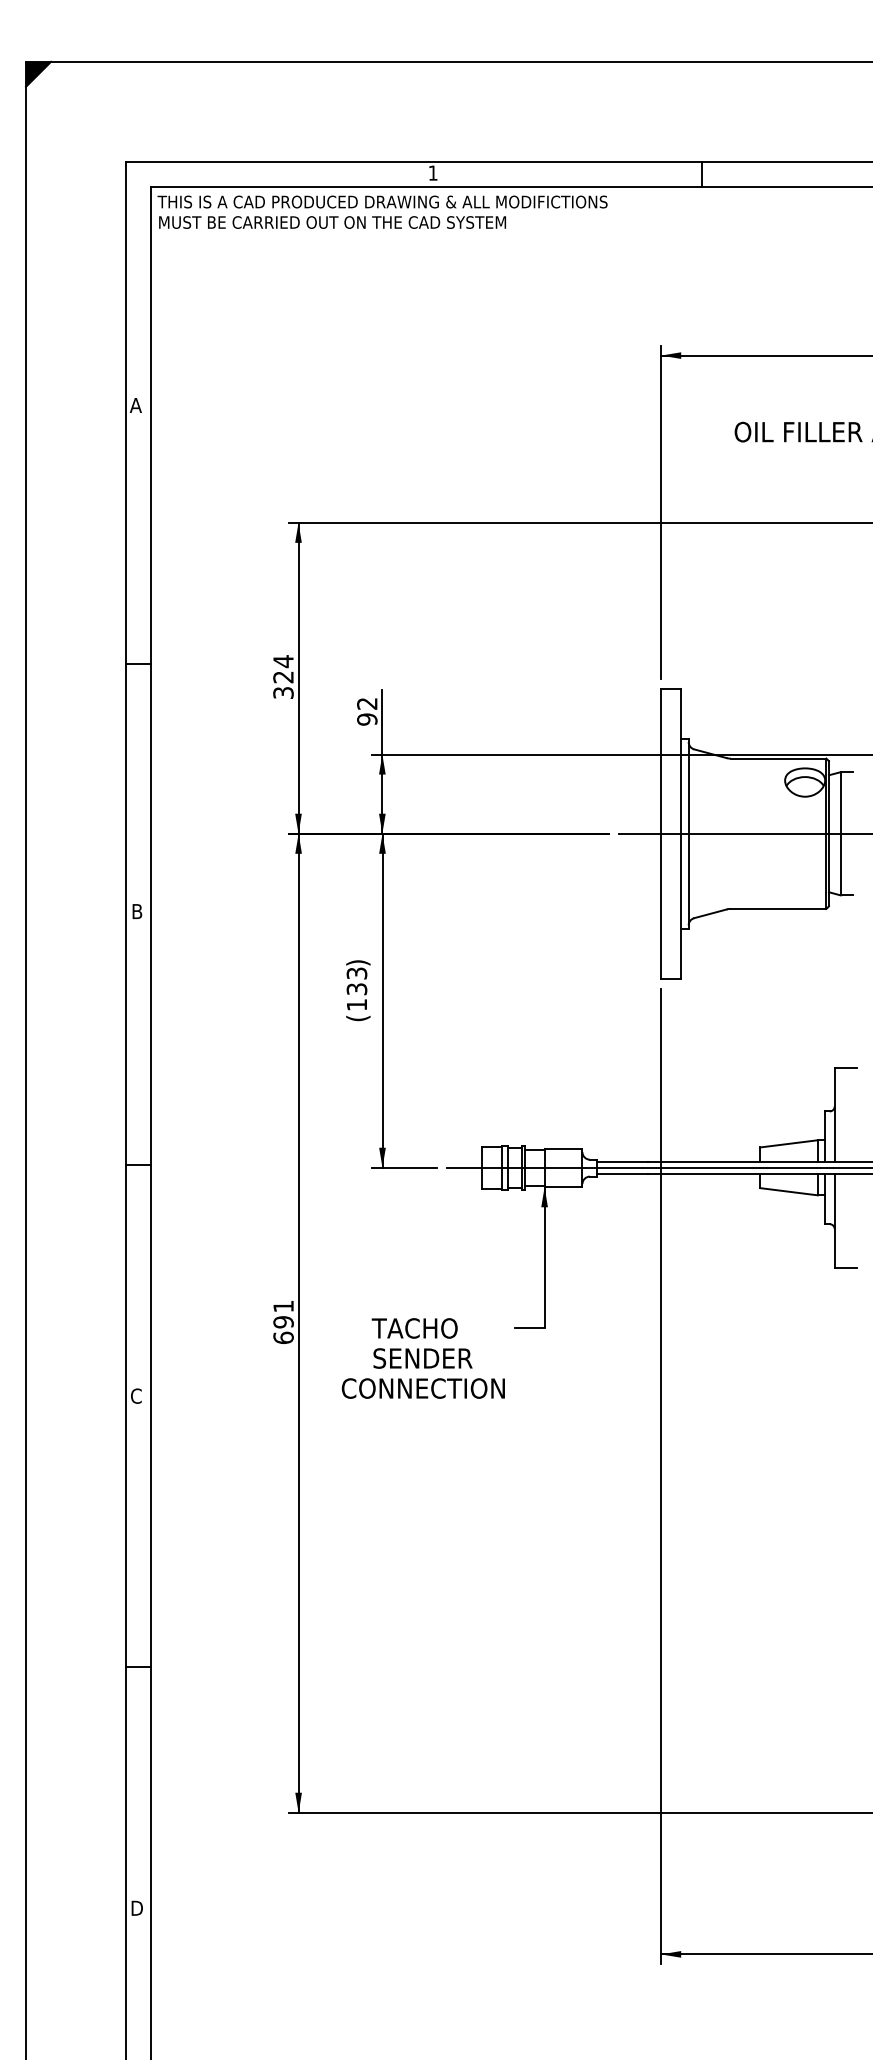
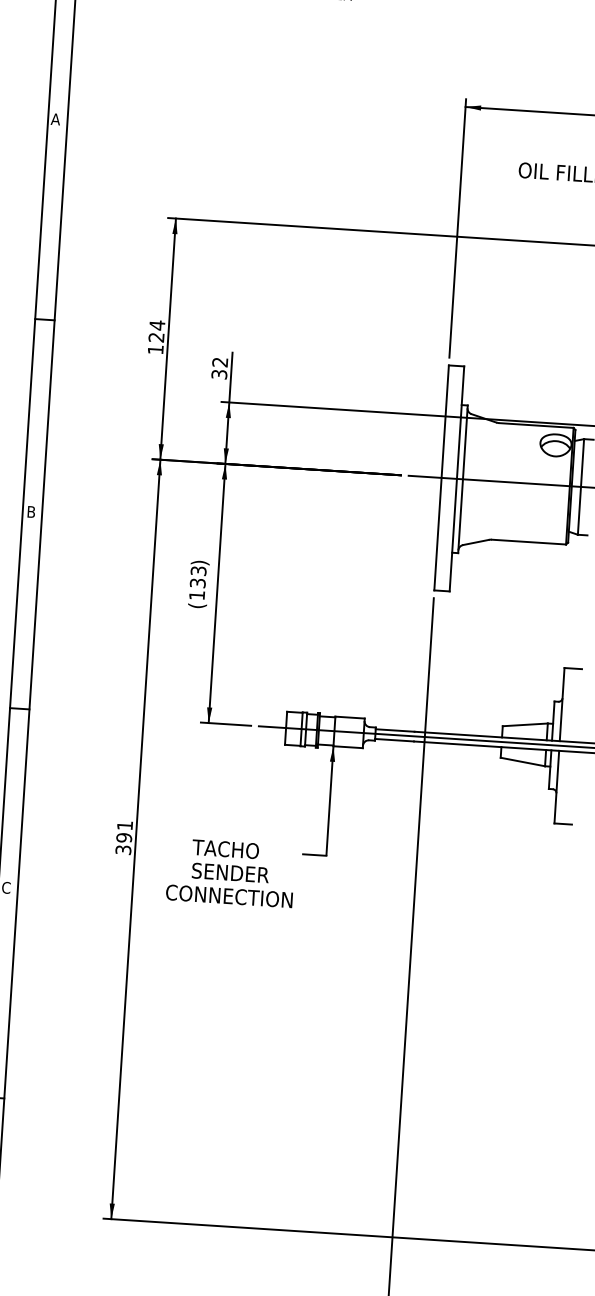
text: (283, 692) -> (155, 349), 324 -> 124
text: (367, 719) -> (219, 374), 92 -> 32
text: (283, 1337) -> (123, 849), 691 -> 391

